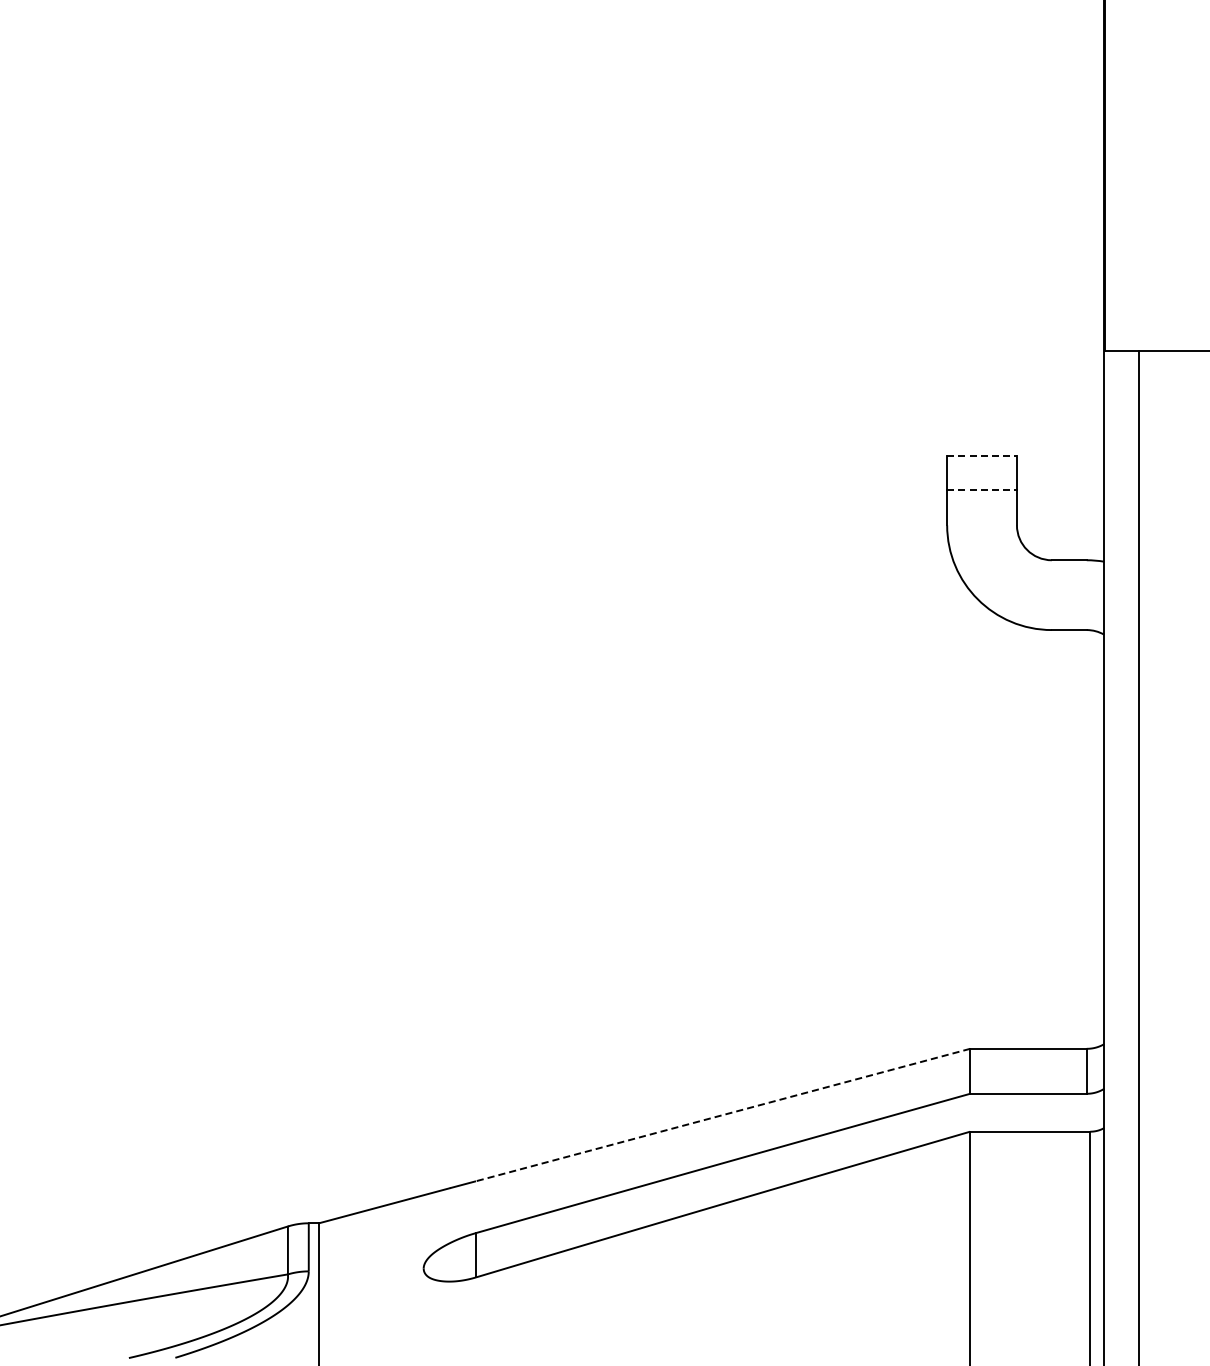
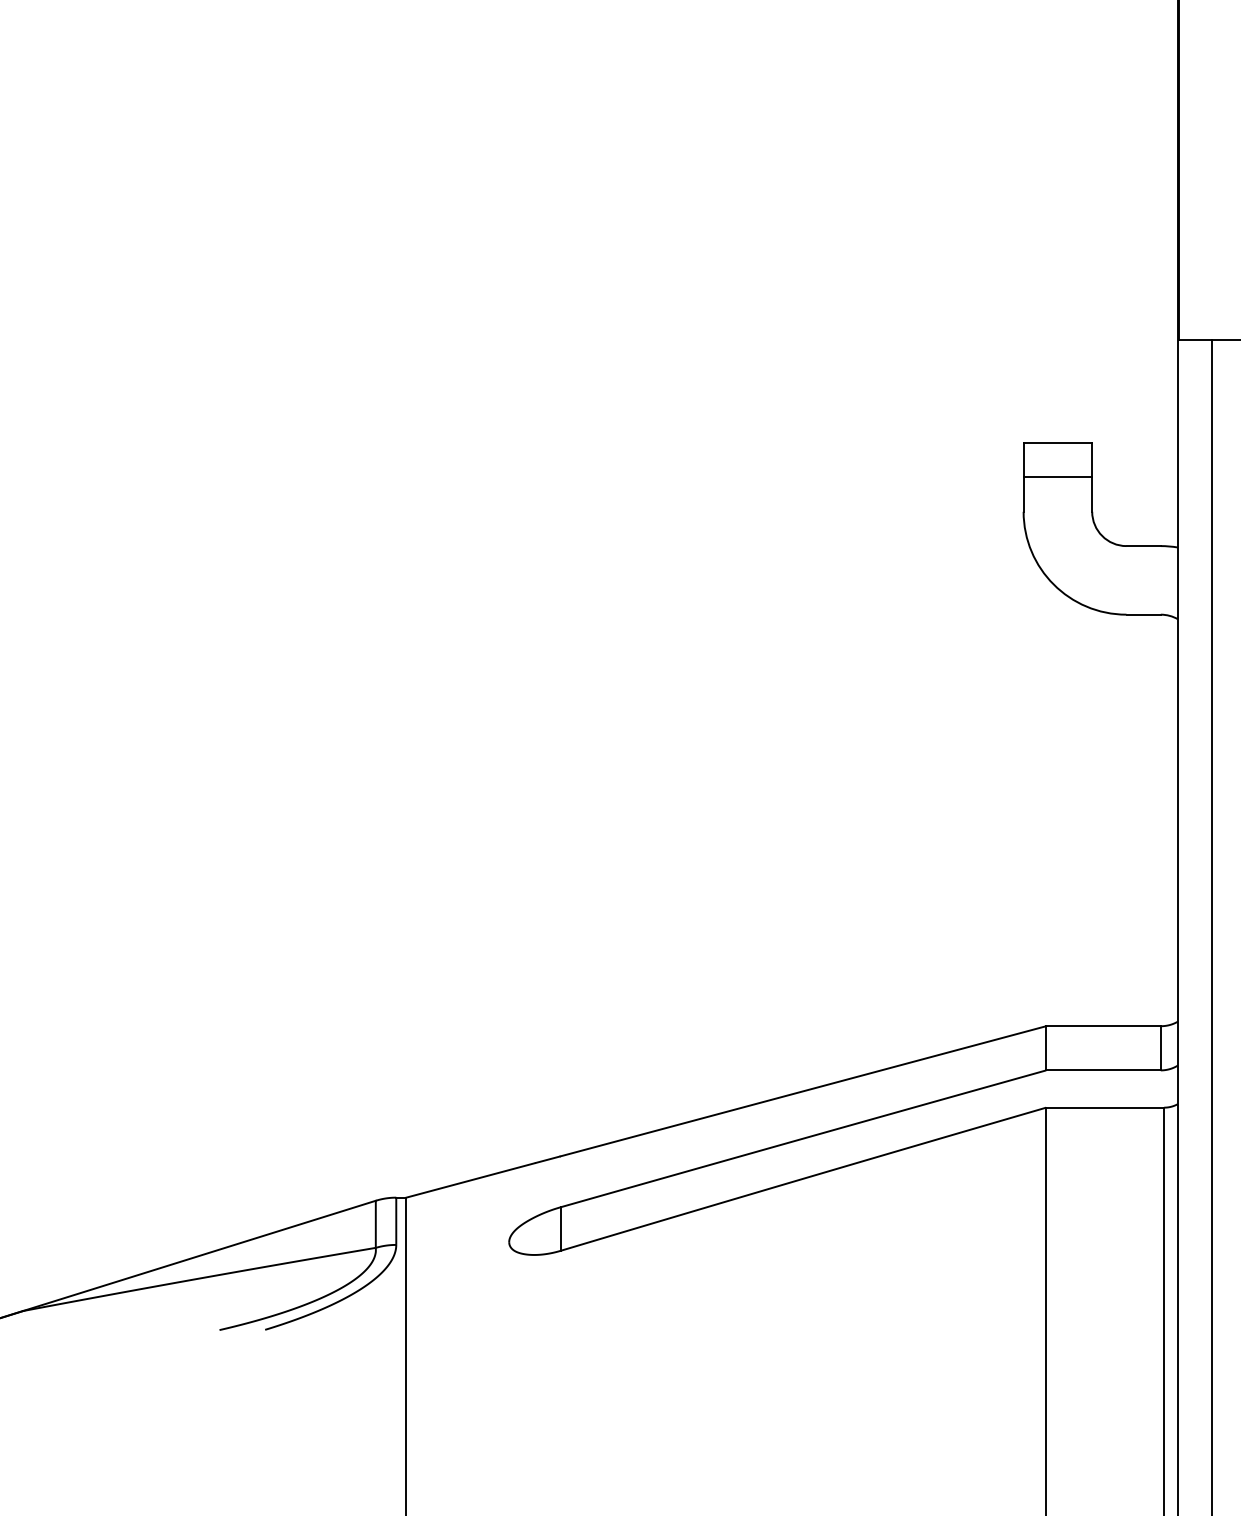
line: (982, 455) -> (1058, 443), dashed -> solid
line: (982, 490) -> (1058, 477), dashed -> solid
line: (722, 1115) -> (802, 1091), dashed -> solid

